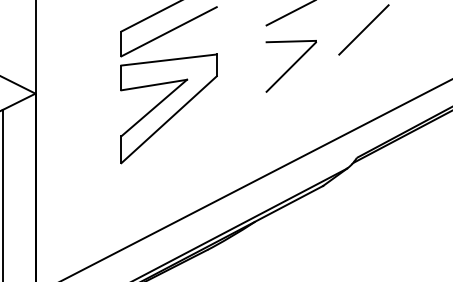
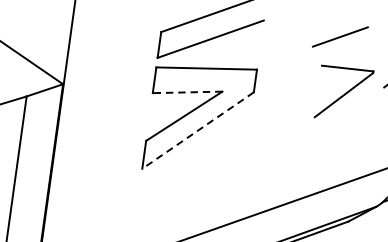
part: (290, 66) -> (343, 94), moved
line: (153, 85) -> (186, 92), solid -> dashed
line: (168, 120) -> (197, 131), solid -> dashed

